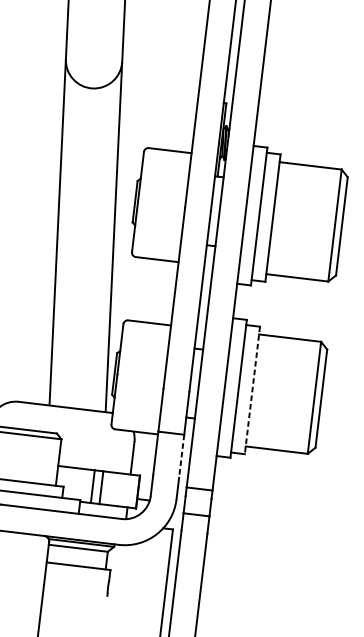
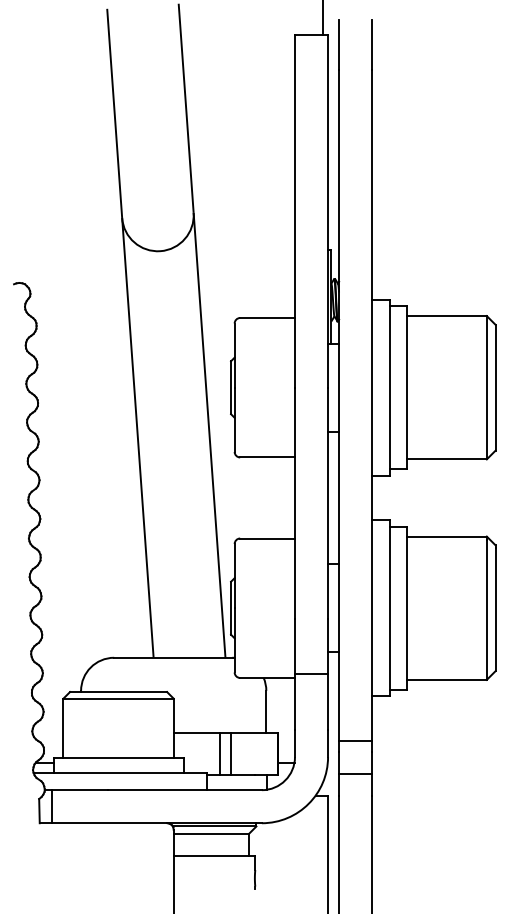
line: (252, 390) -> (407, 608), dashed -> solid
line: (182, 455) -> (328, 701), dashed -> solid

